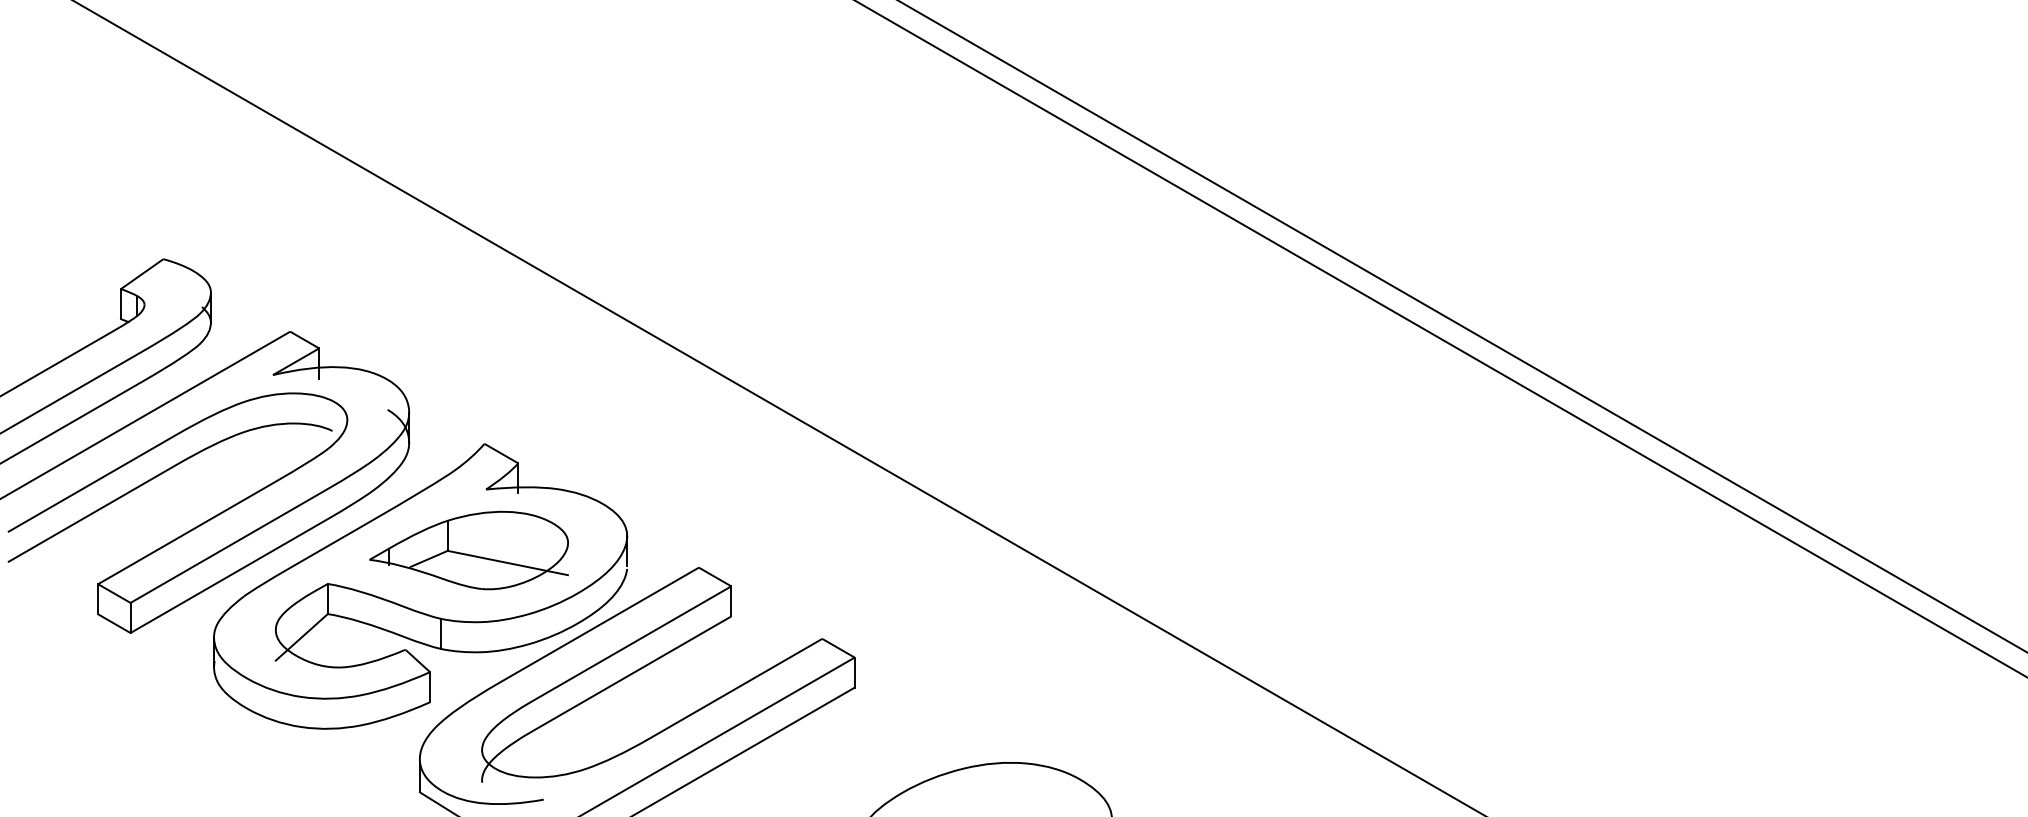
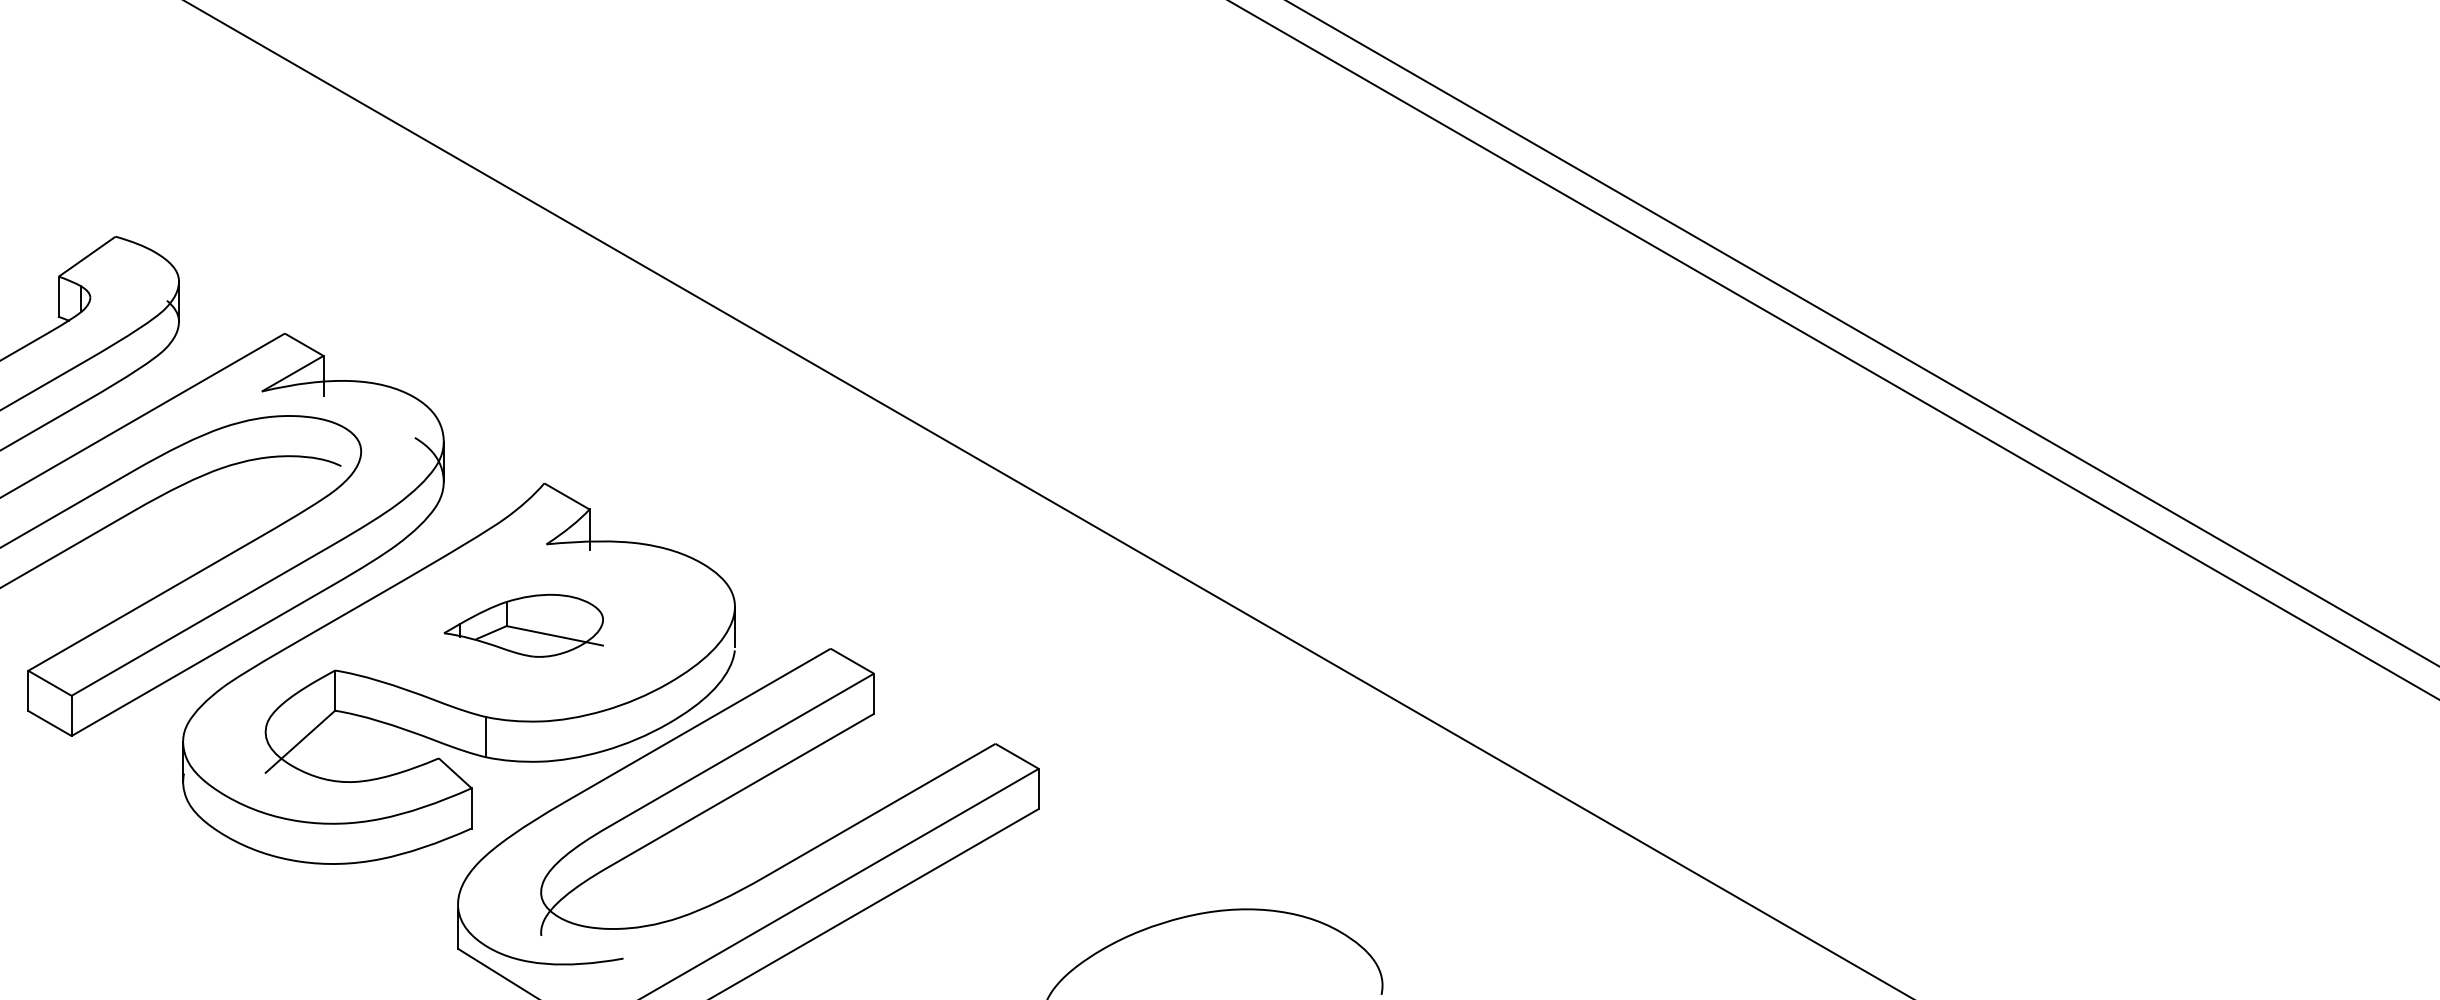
part: (468, 550) -> (522, 625), size x0.6

